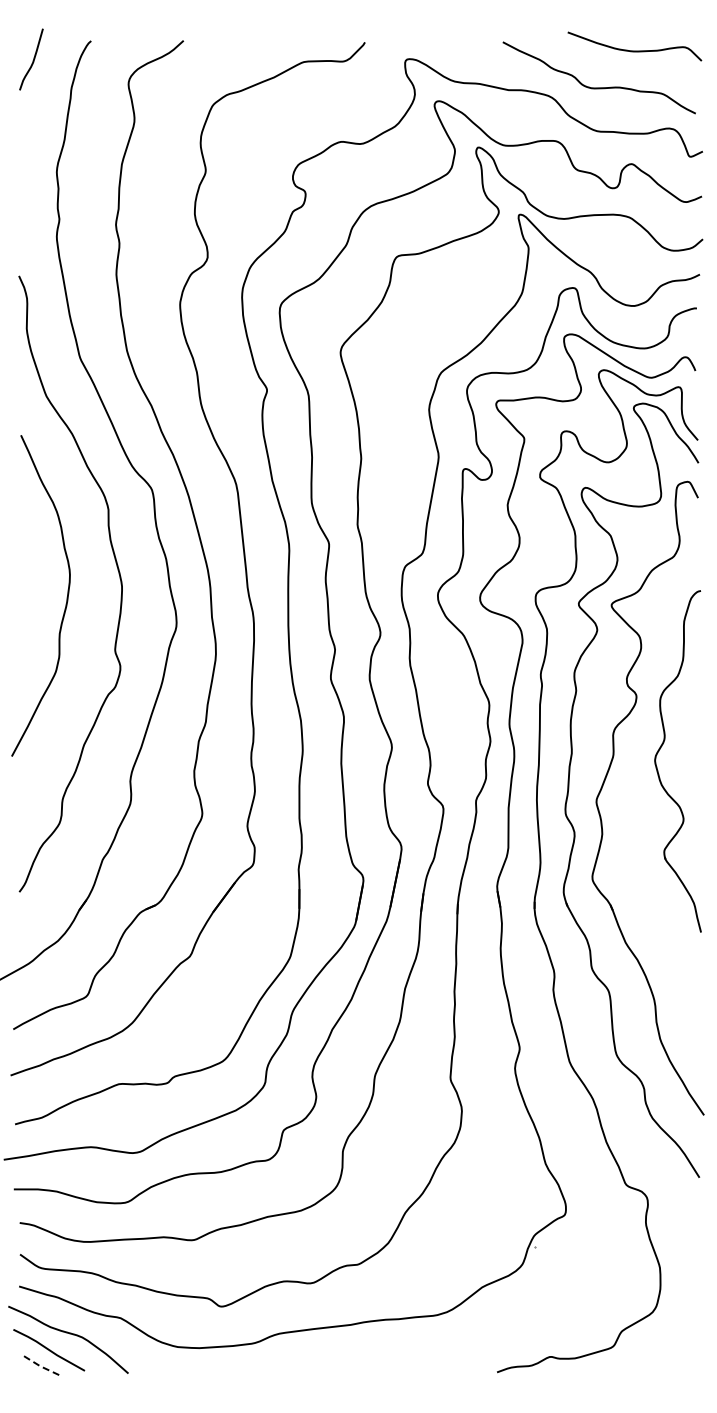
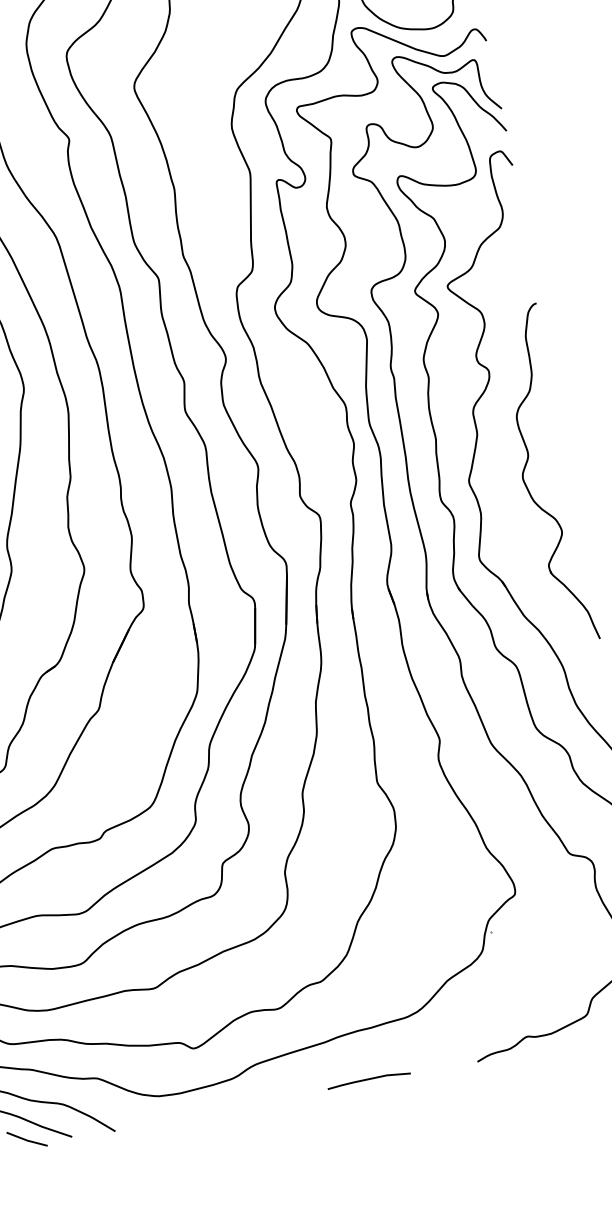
part: (659, 751) -> (525, 468), moved
line: (39, 1365) -> (26, 1140), dashed -> solid
line: (387, 1370) -> (369, 1080), added

